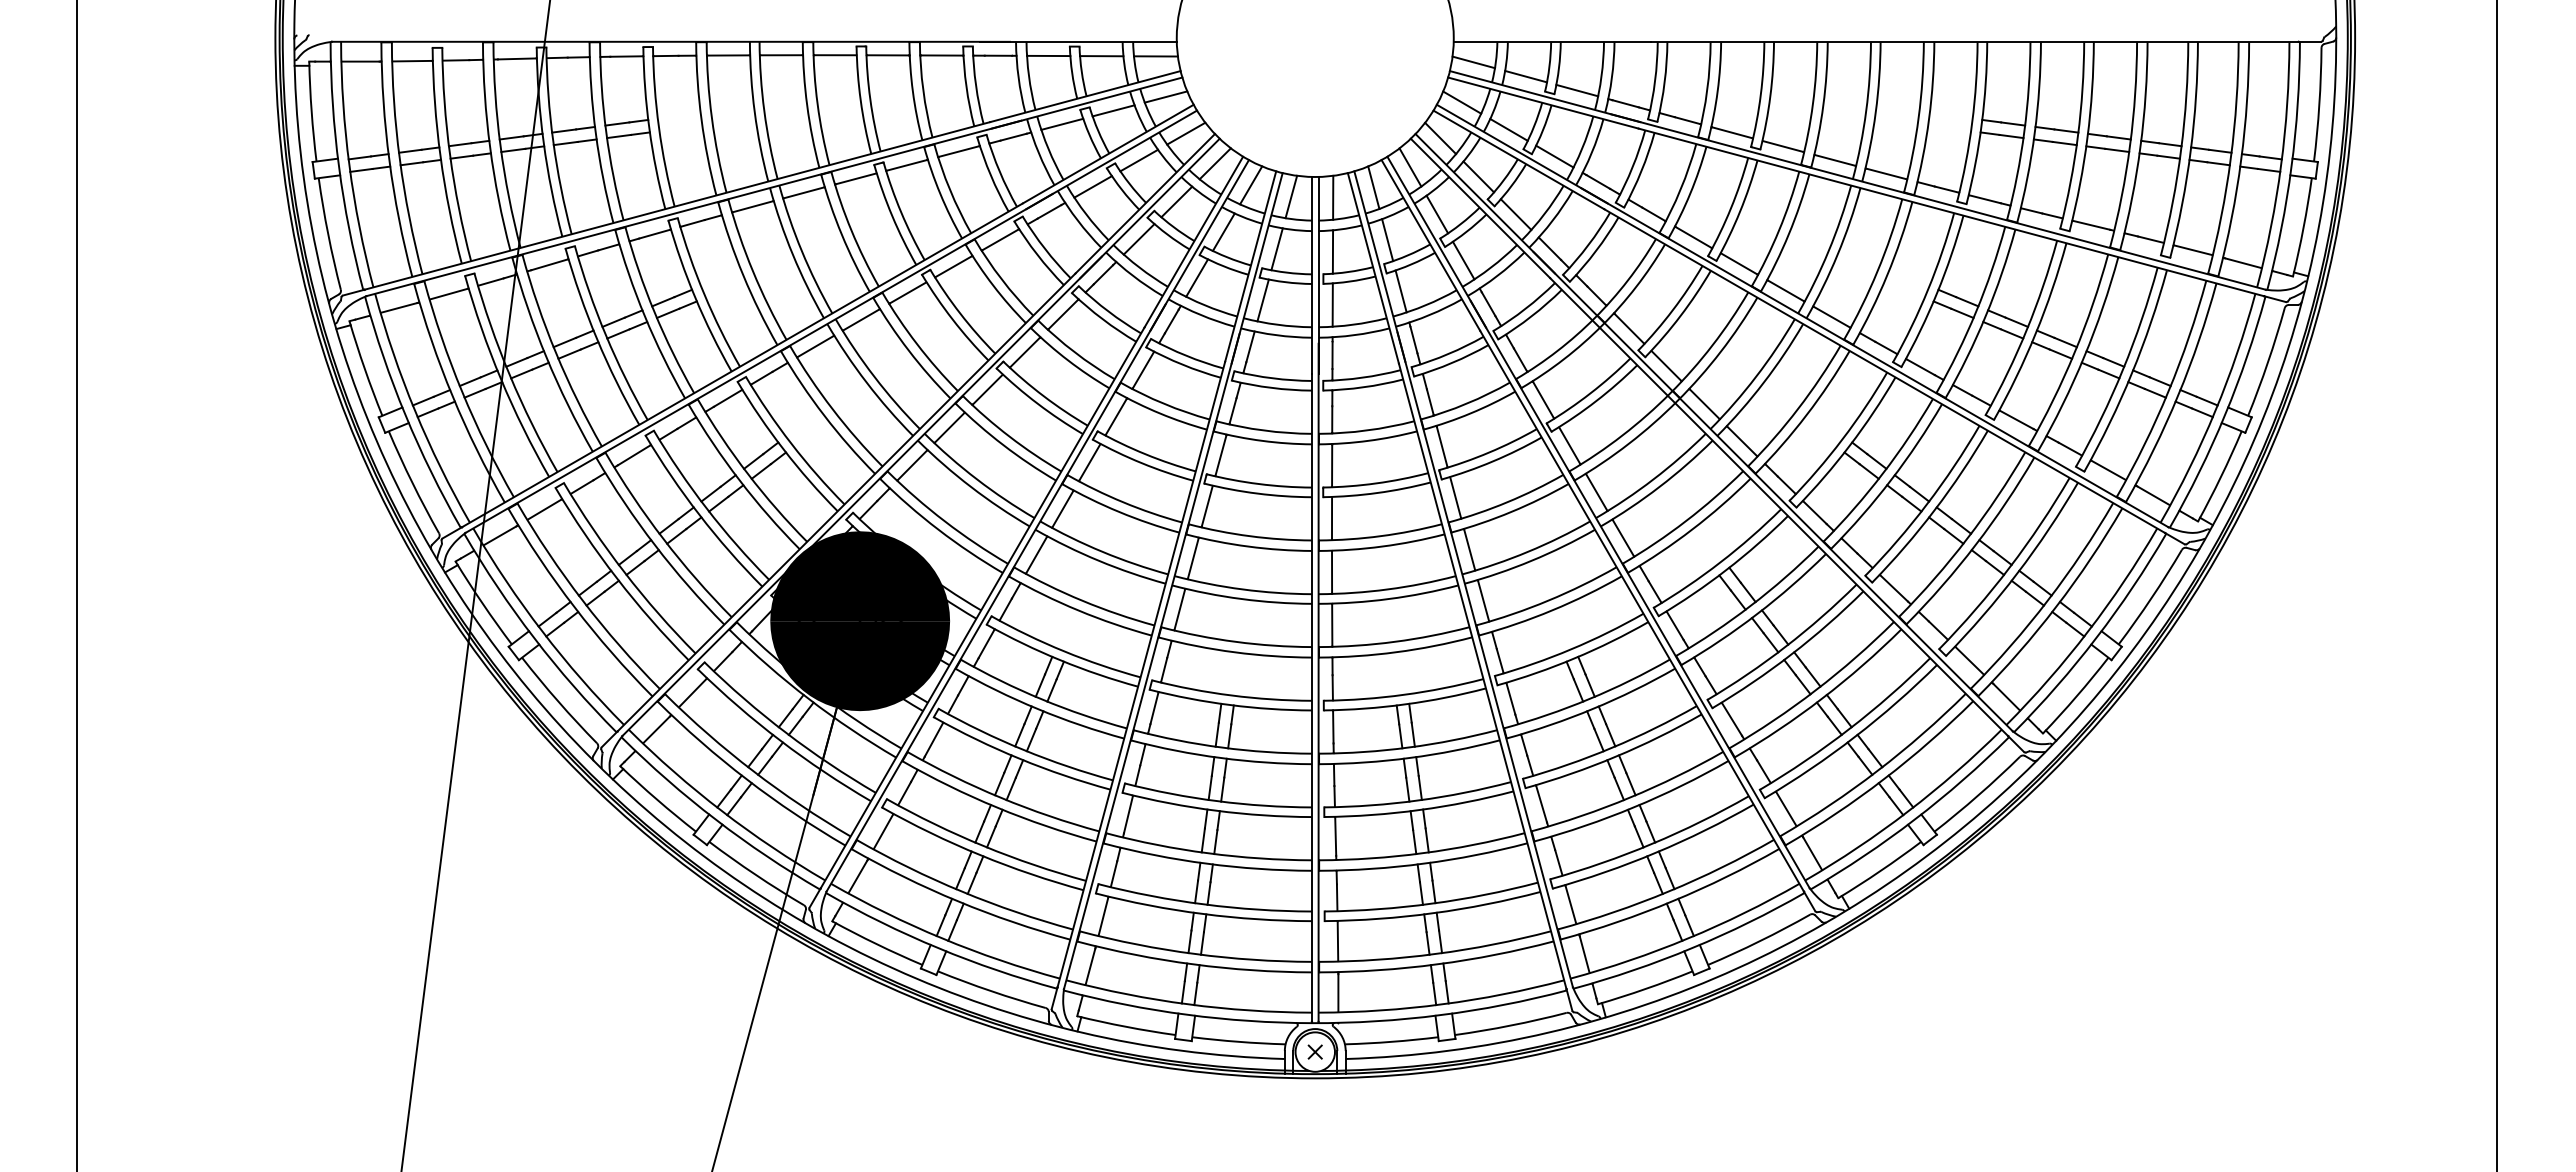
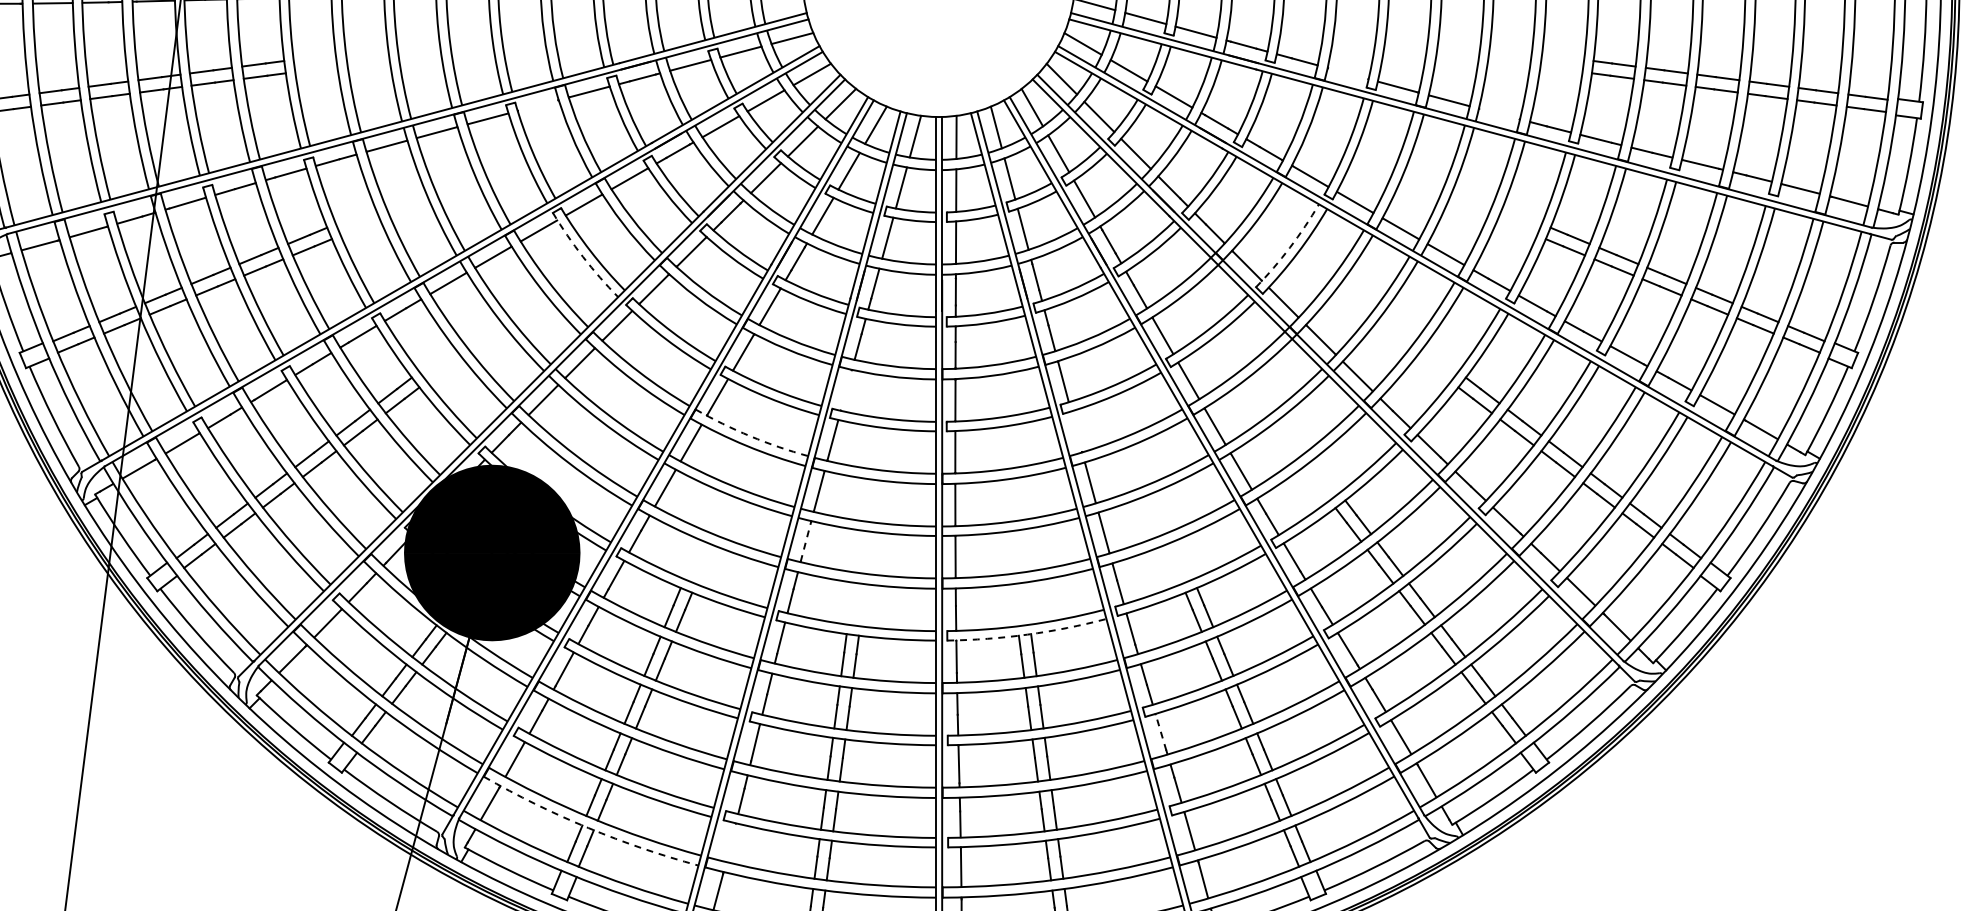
line: (1731, 132) -> (1347, 73), removed
line: (906, 164) -> (537, 104), removed
line: (1885, 173) -> (1498, 113), removed
arc: (1672, 310) -> (1289, 248), solid -> dashed
arc: (952, 319) -> (582, 256), solid -> dashed
line: (1220, 454) -> (845, 389), removed
line: (1455, 497) -> (1076, 431), removed
arc: (1123, 502) -> (750, 436), solid -> dashed
line: (1179, 609) -> (805, 541), solid -> dashed
arc: (1405, 704) -> (1027, 634), solid -> dashed
line: (1541, 803) -> (1160, 731), solid -> dashed
arc: (958, 901) -> (588, 828), solid -> dashed
line: (1103, 916) -> (731, 842), removed

